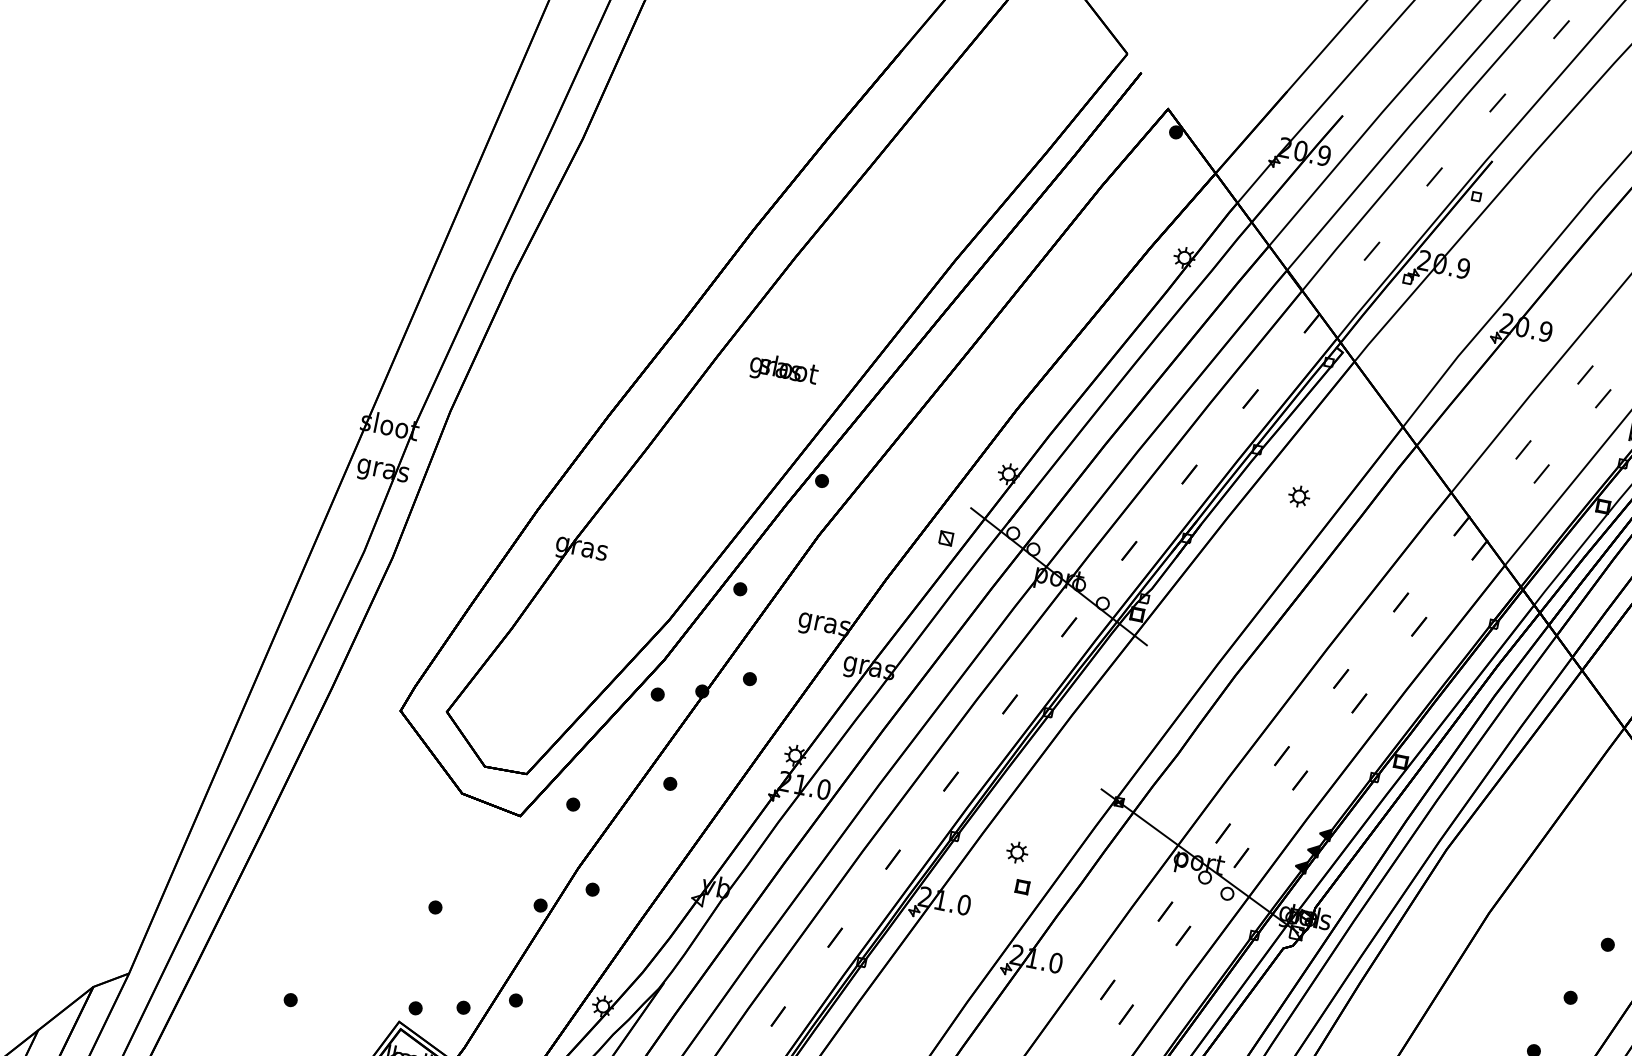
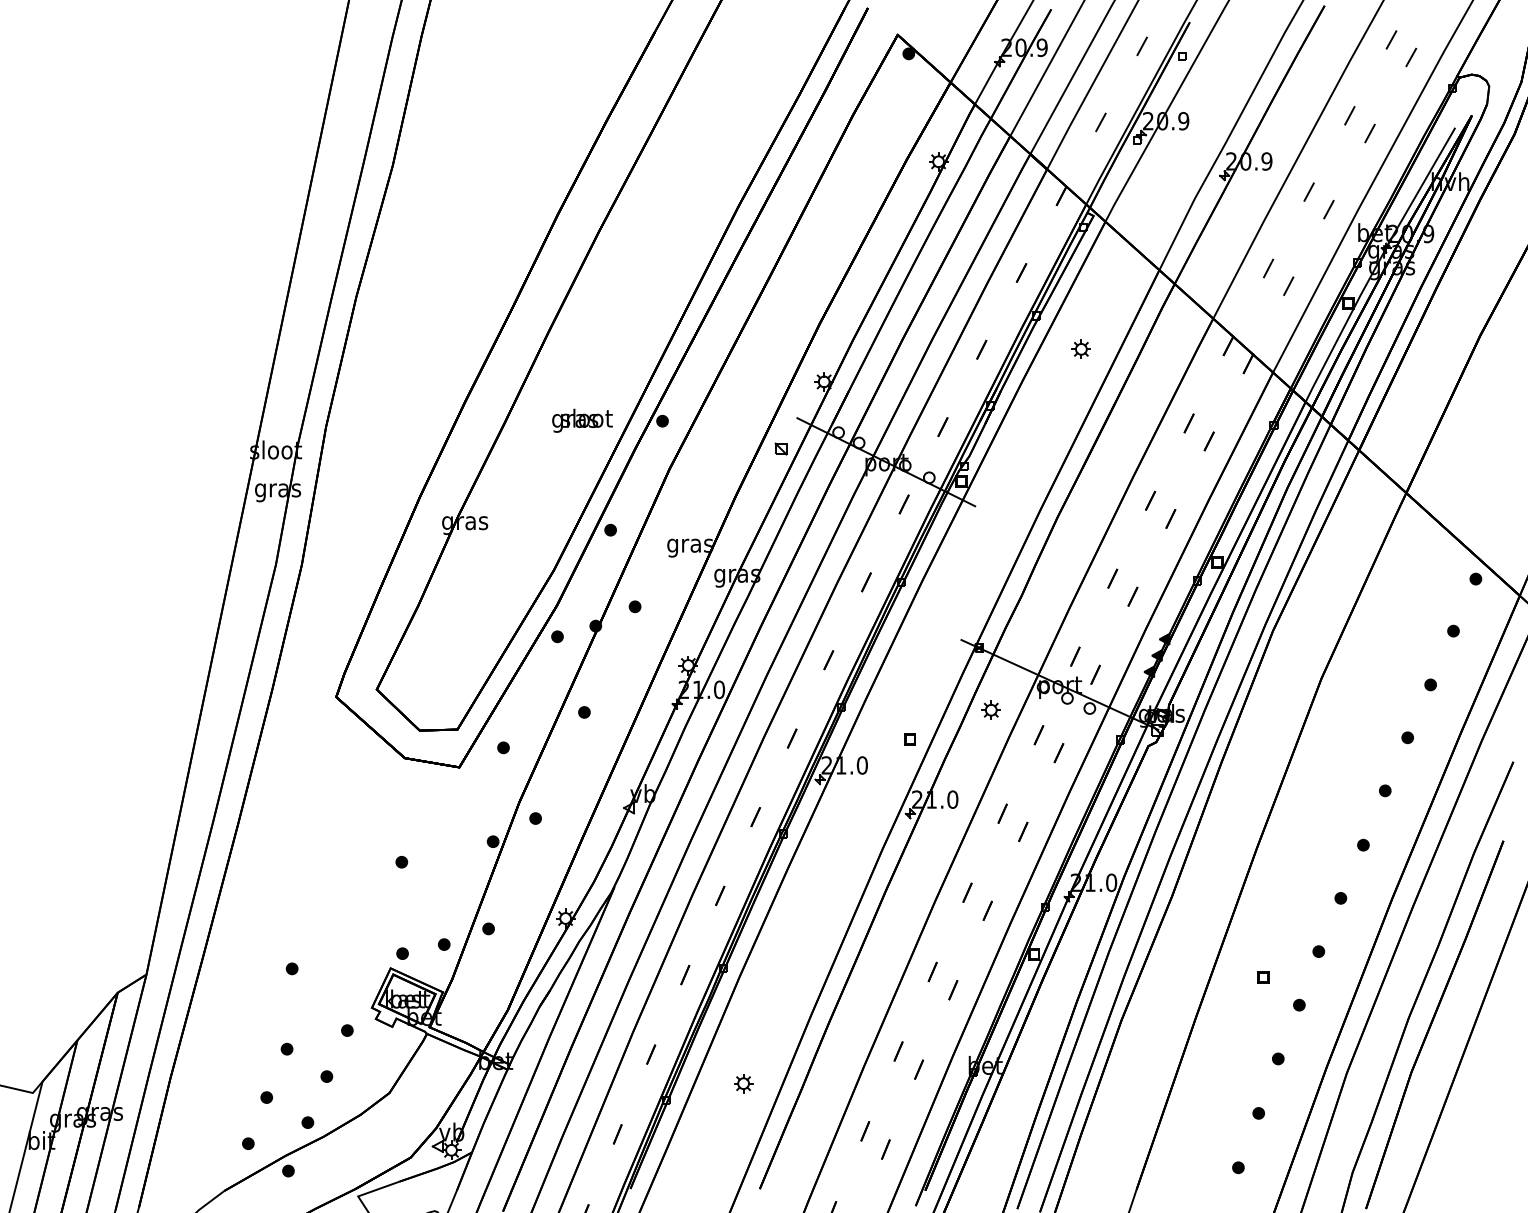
text: (783, 370) -> (582, 420), moved
part: (1016, 851) -> (990, 709), moved

